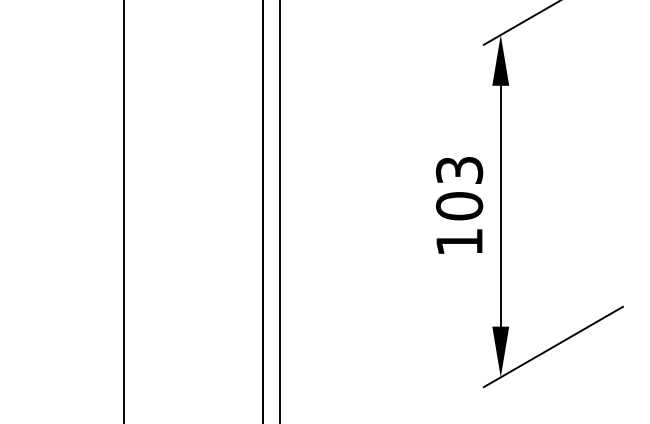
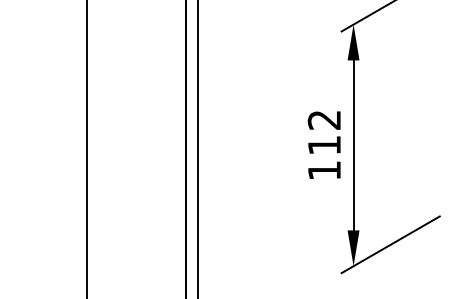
text: (459, 187) -> (324, 132), 103 -> 112

